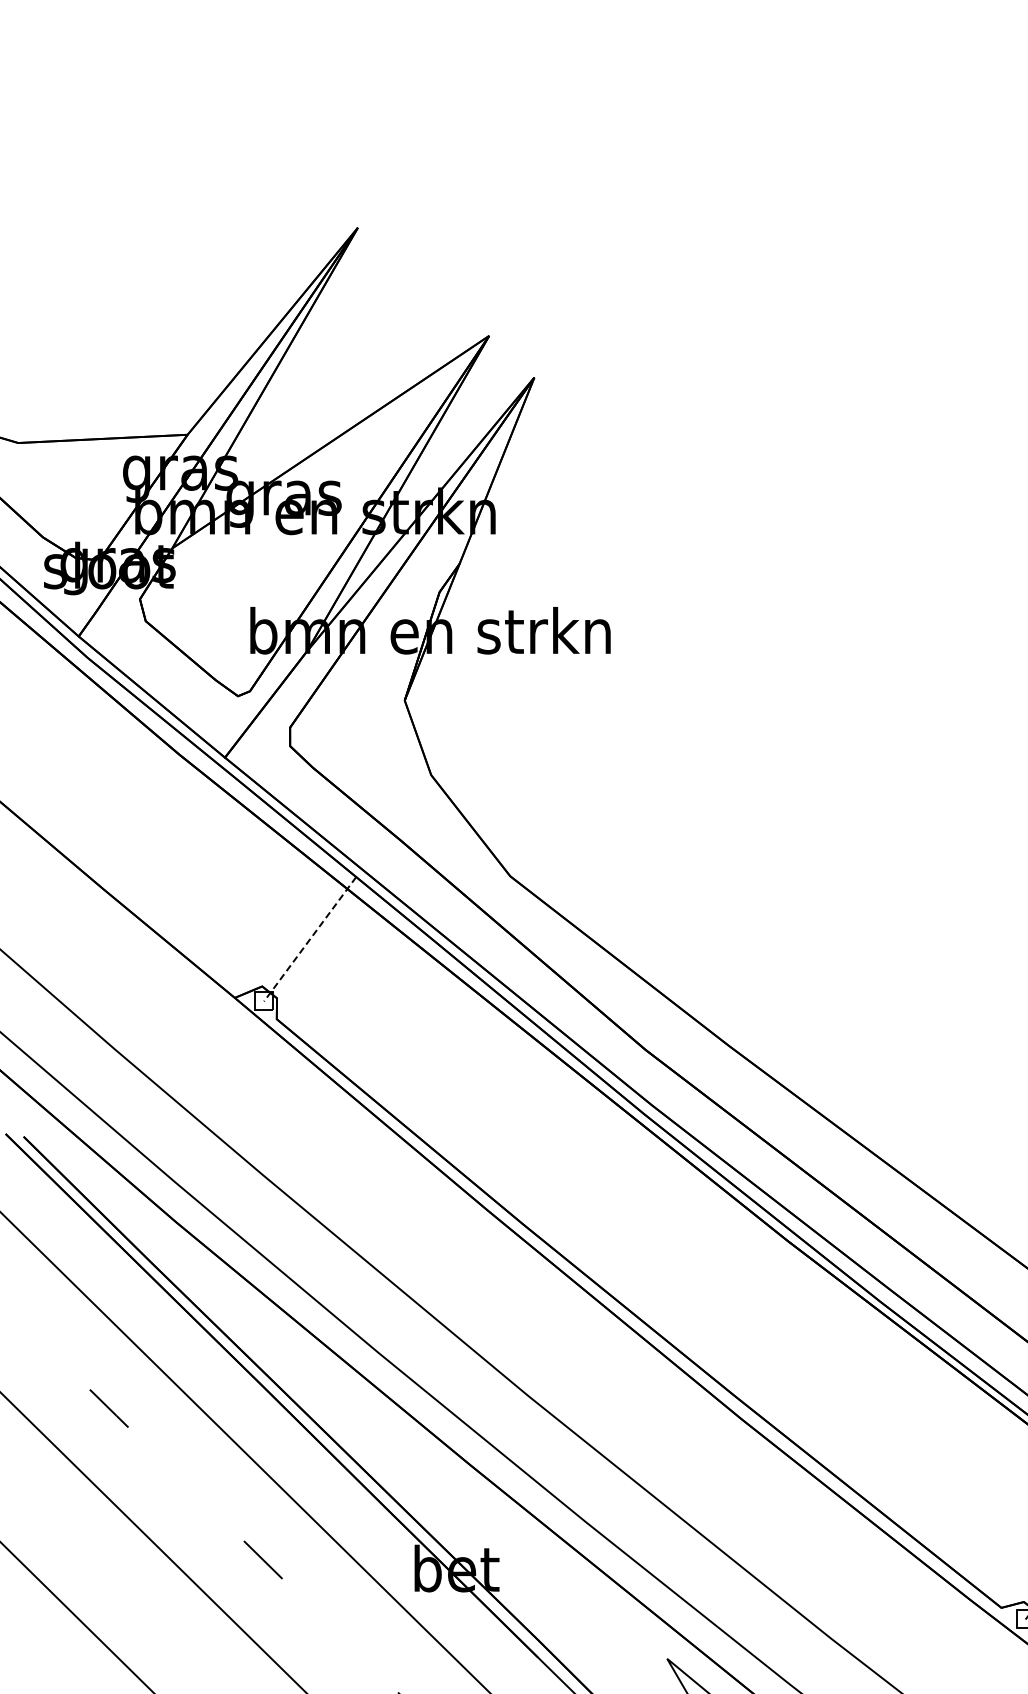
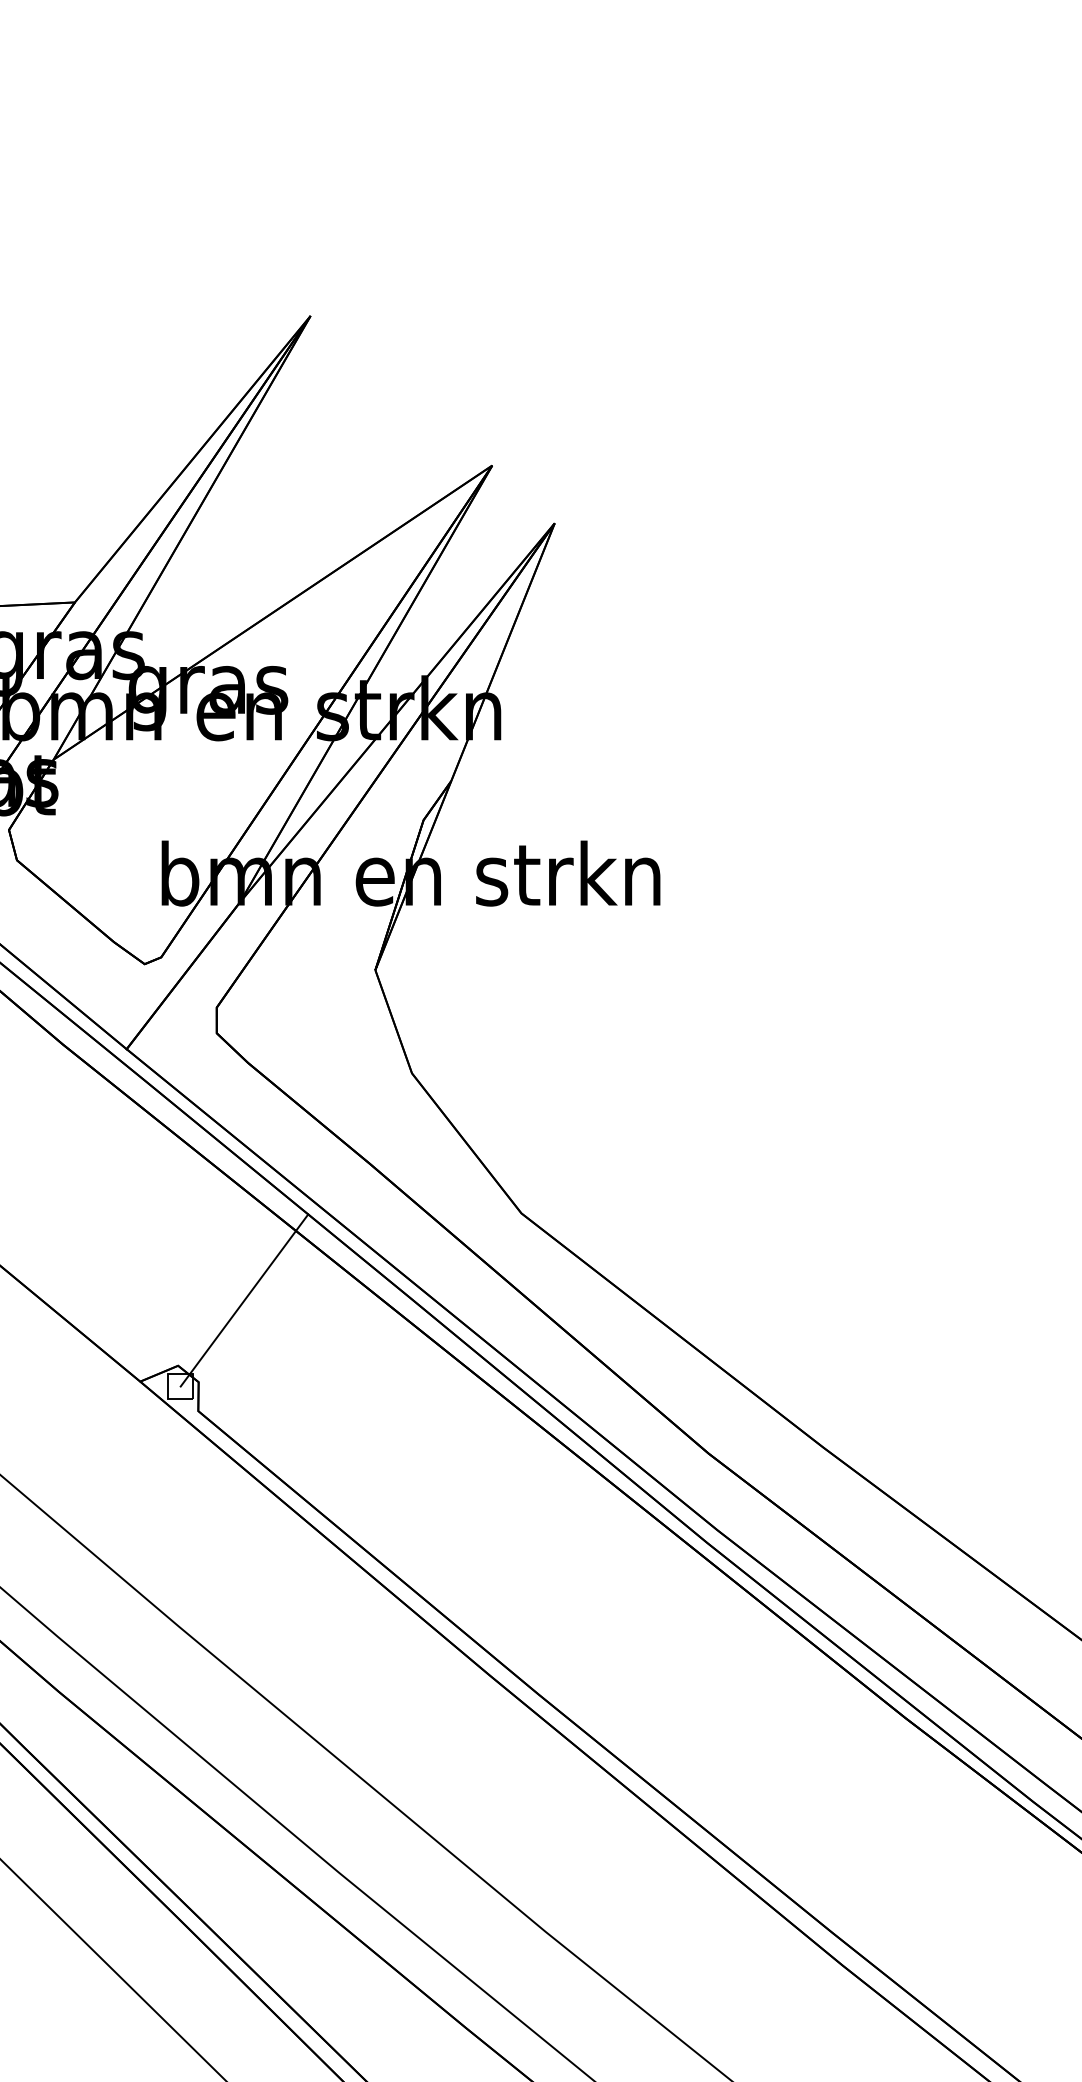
line: (309, 939) -> (243, 1300), dashed -> solid

